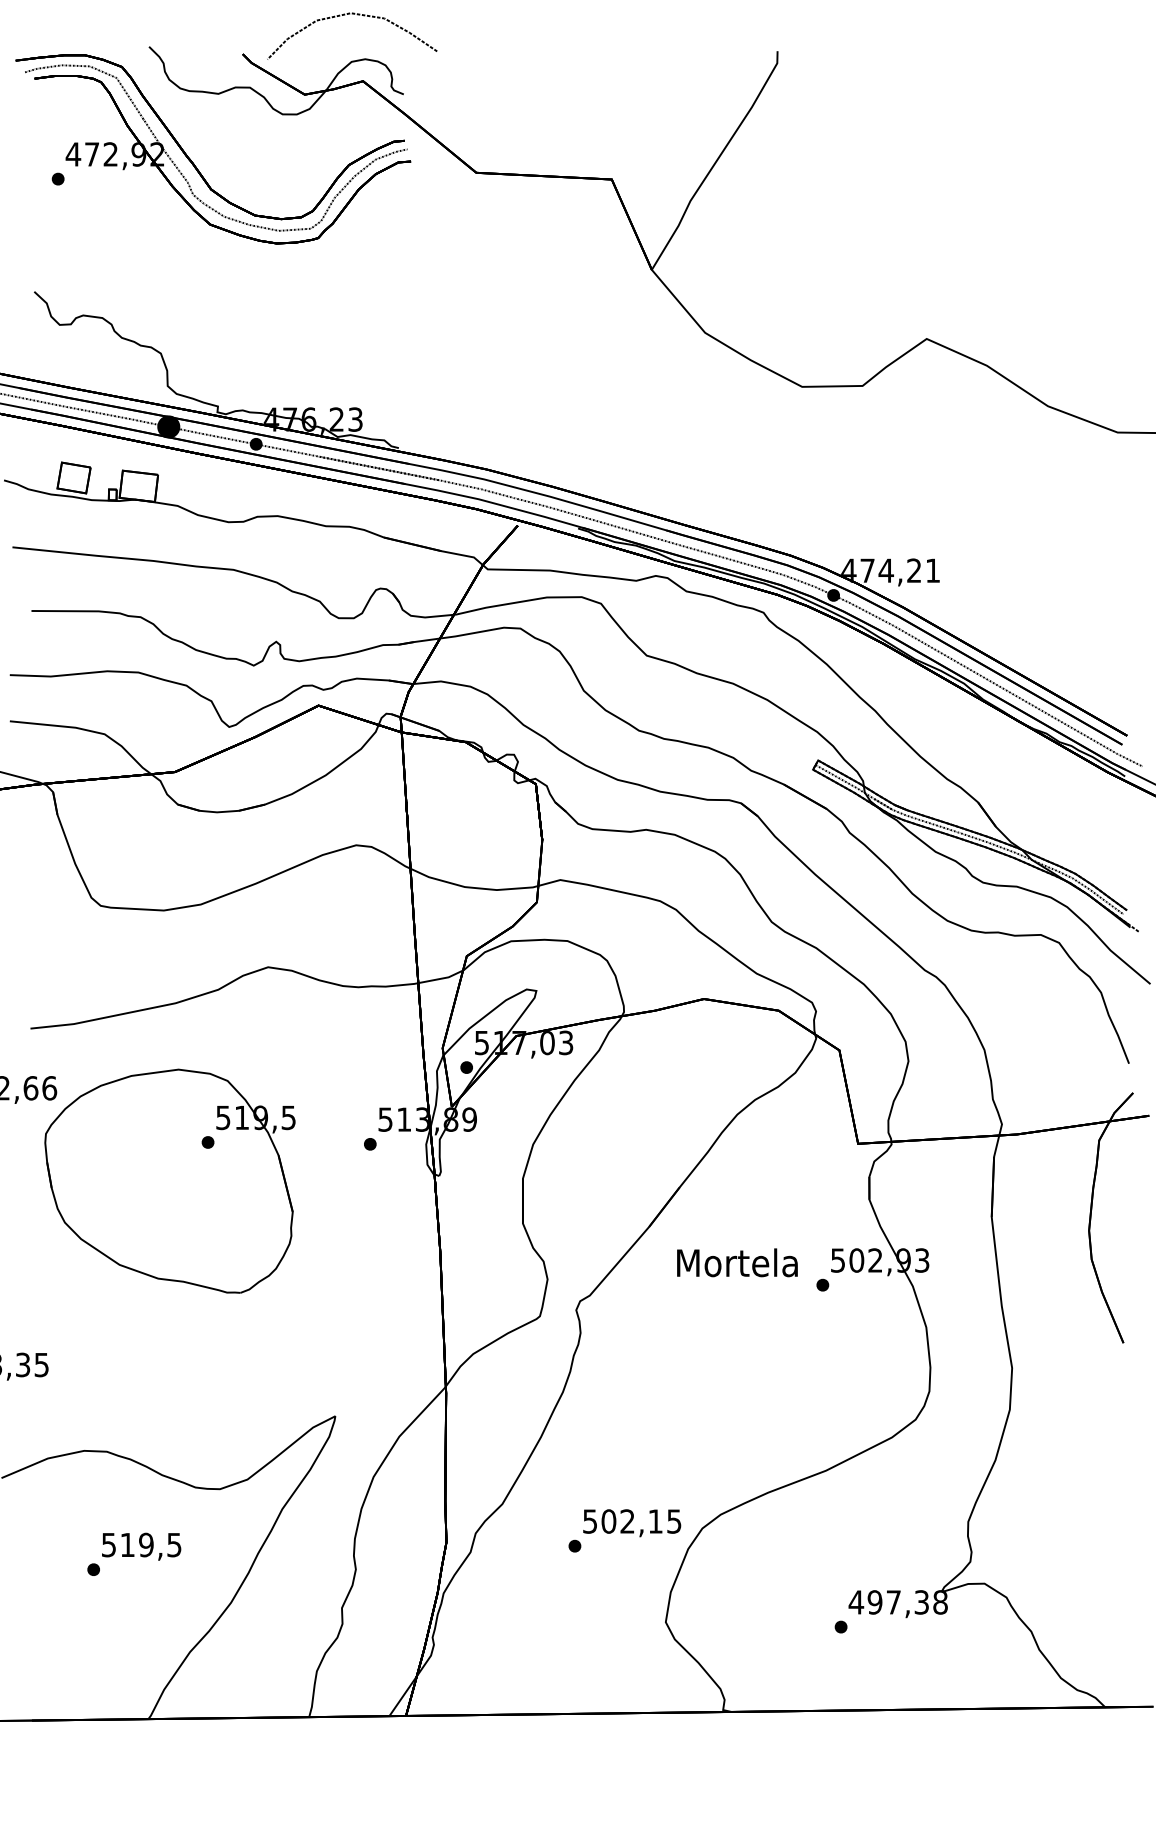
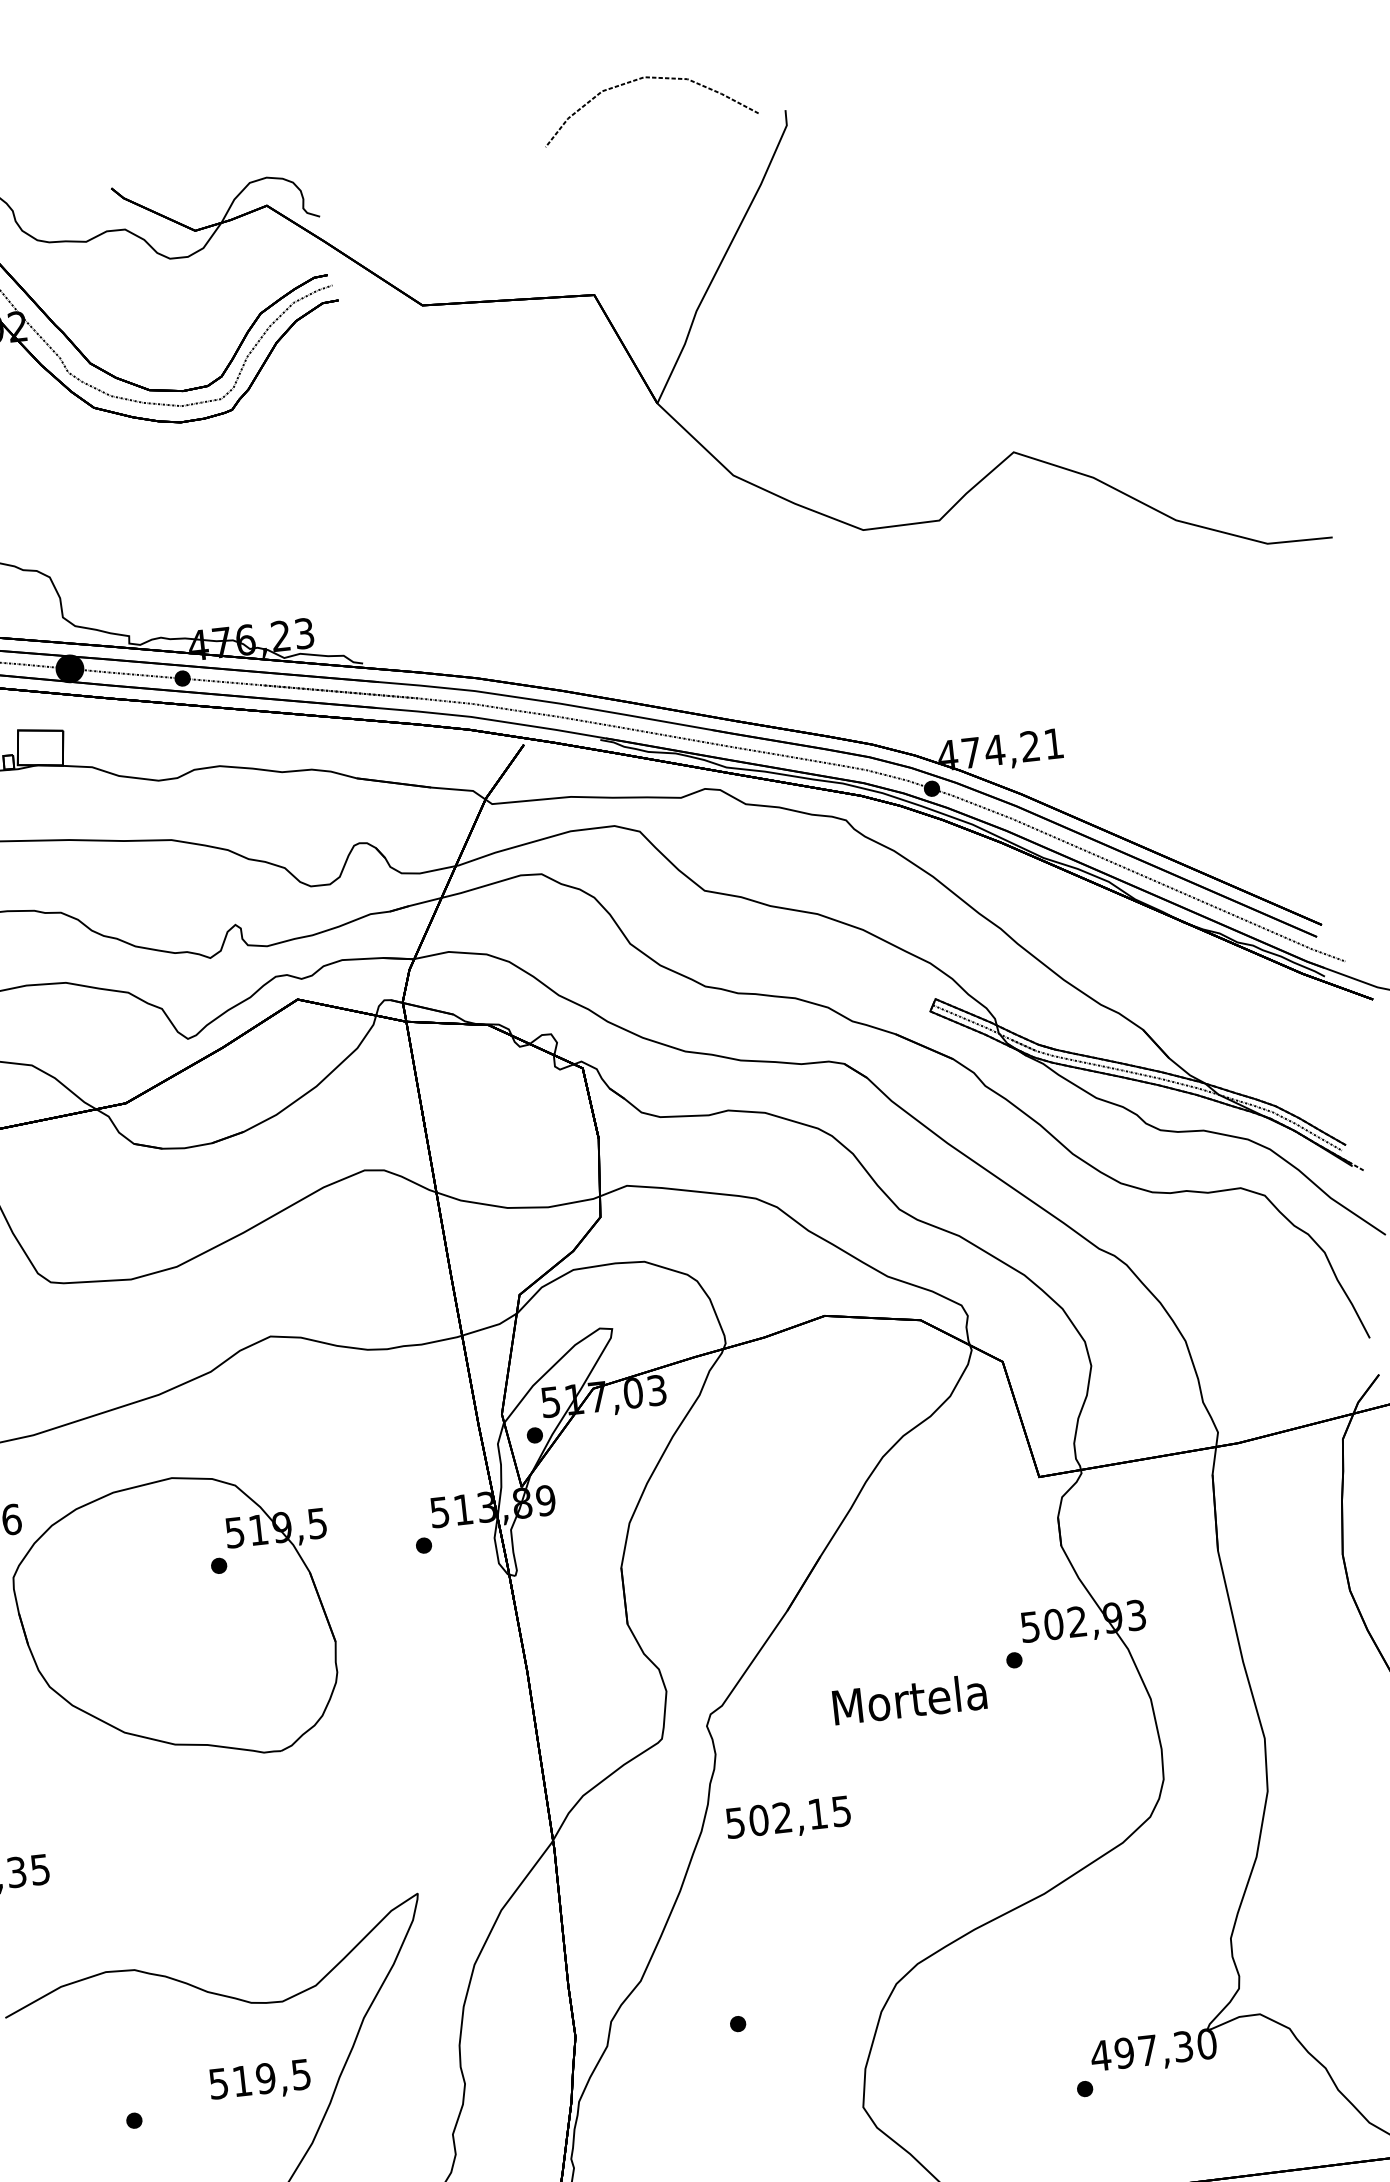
curve: (357, 15) -> (653, 79), moved
text: (737, 1262) -> (909, 1699), moved
text: (632, 1523) -> (789, 1819), moved
text: (141, 1546) -> (259, 2081), moved
text: (940, 1602) -> (1207, 2044), 497,38 -> 497,30

